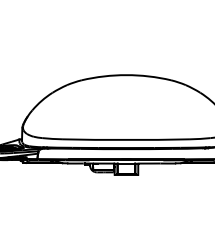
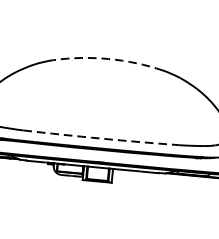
arc: (126, 75) -> (108, 59), solid -> dashed
arc: (126, 139) -> (101, 138), solid -> dashed

